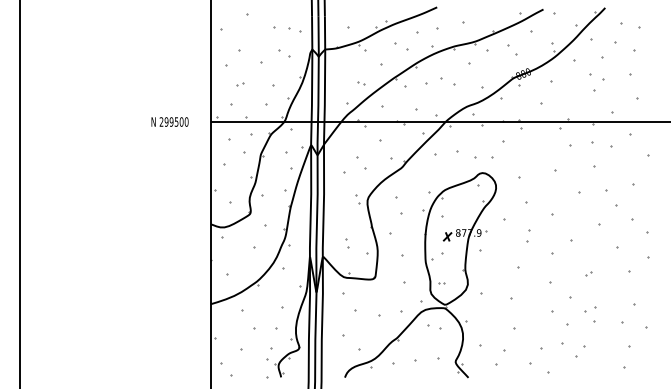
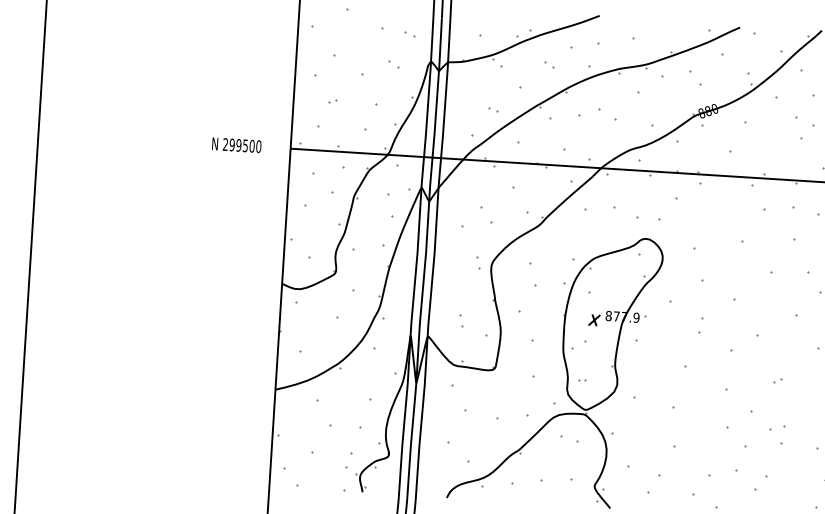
part: (294, 30) -> (409, 34), size x0.62
part: (401, 46) -> (549, 64), size x0.62
part: (284, 53) -> (393, 64), size x0.62

